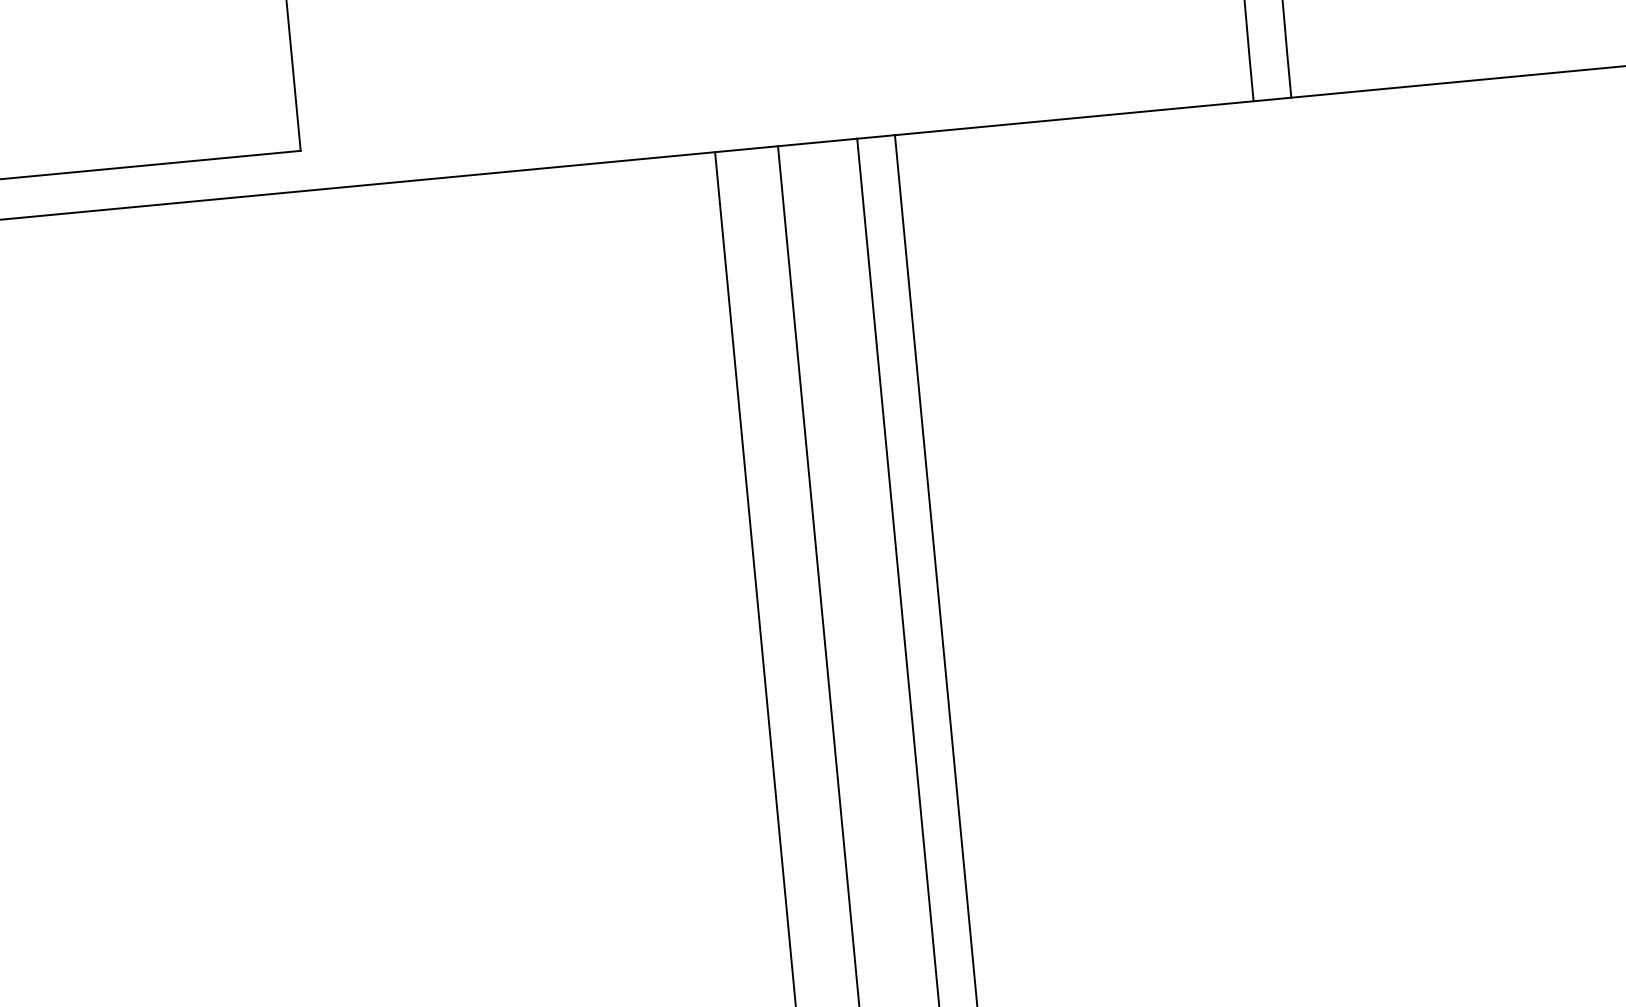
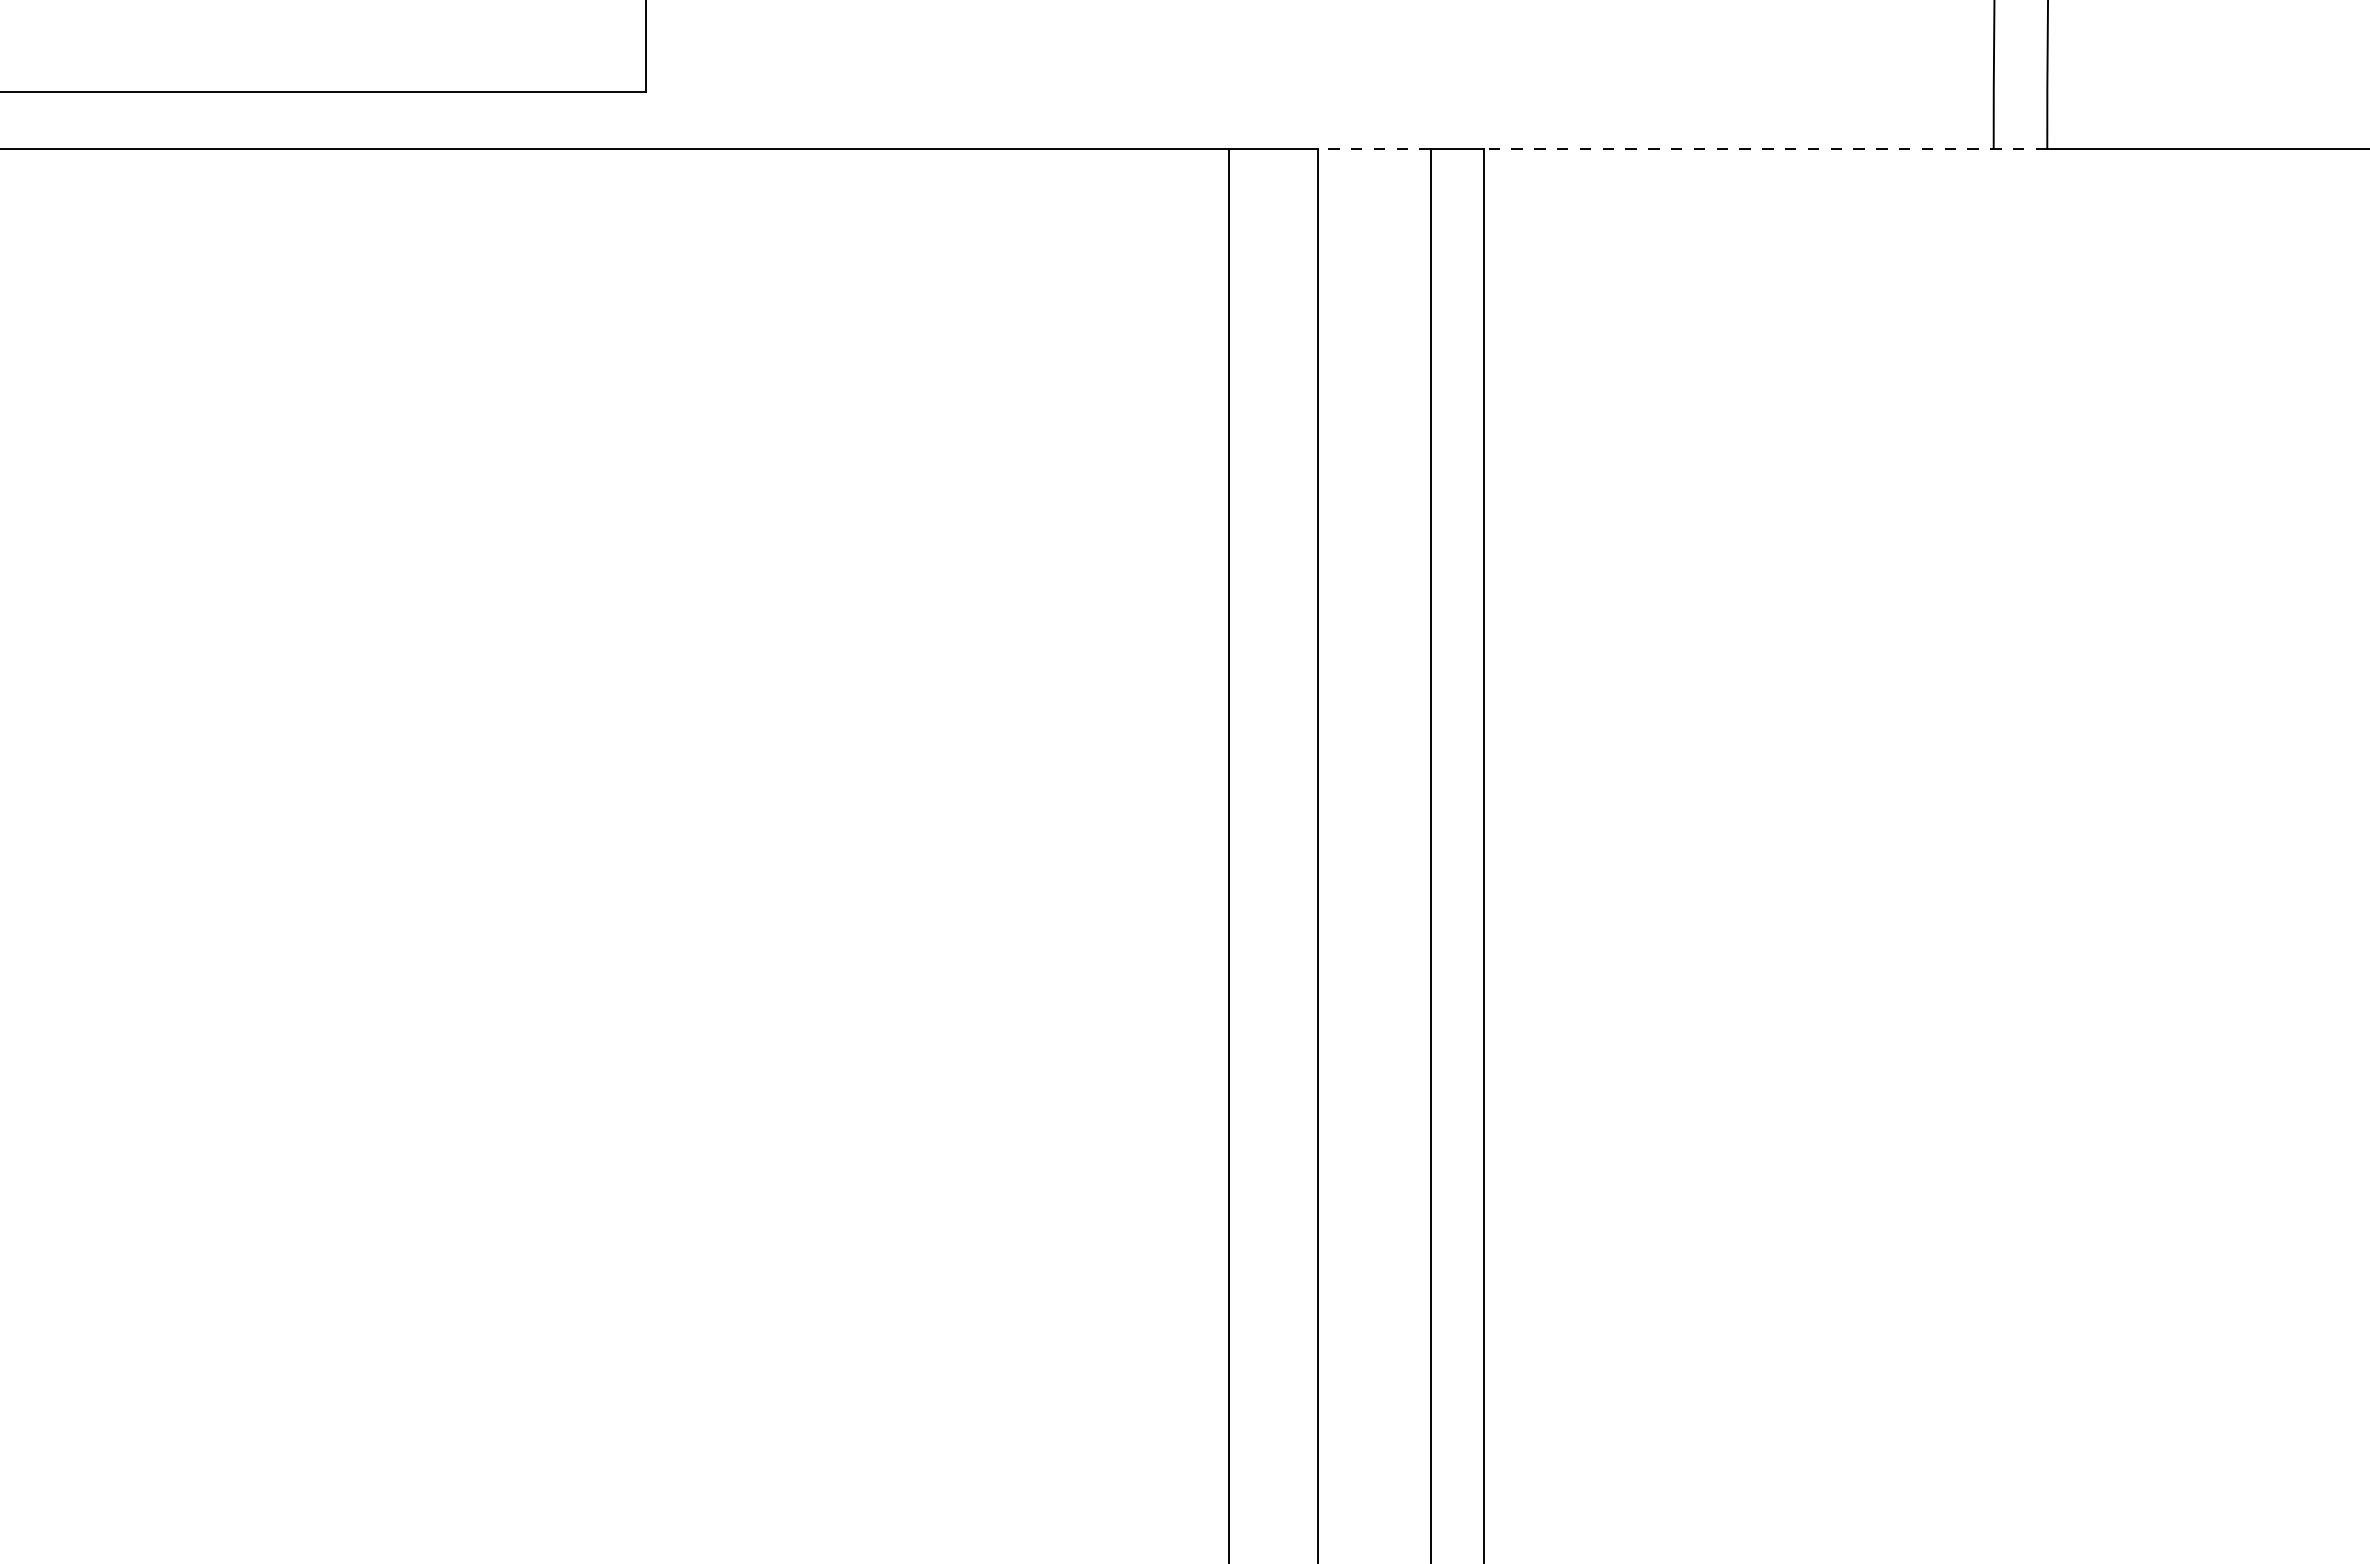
line: (1092, 116) -> (1765, 149), solid -> dashed
line: (816, 142) -> (1373, 149), solid -> dashed

